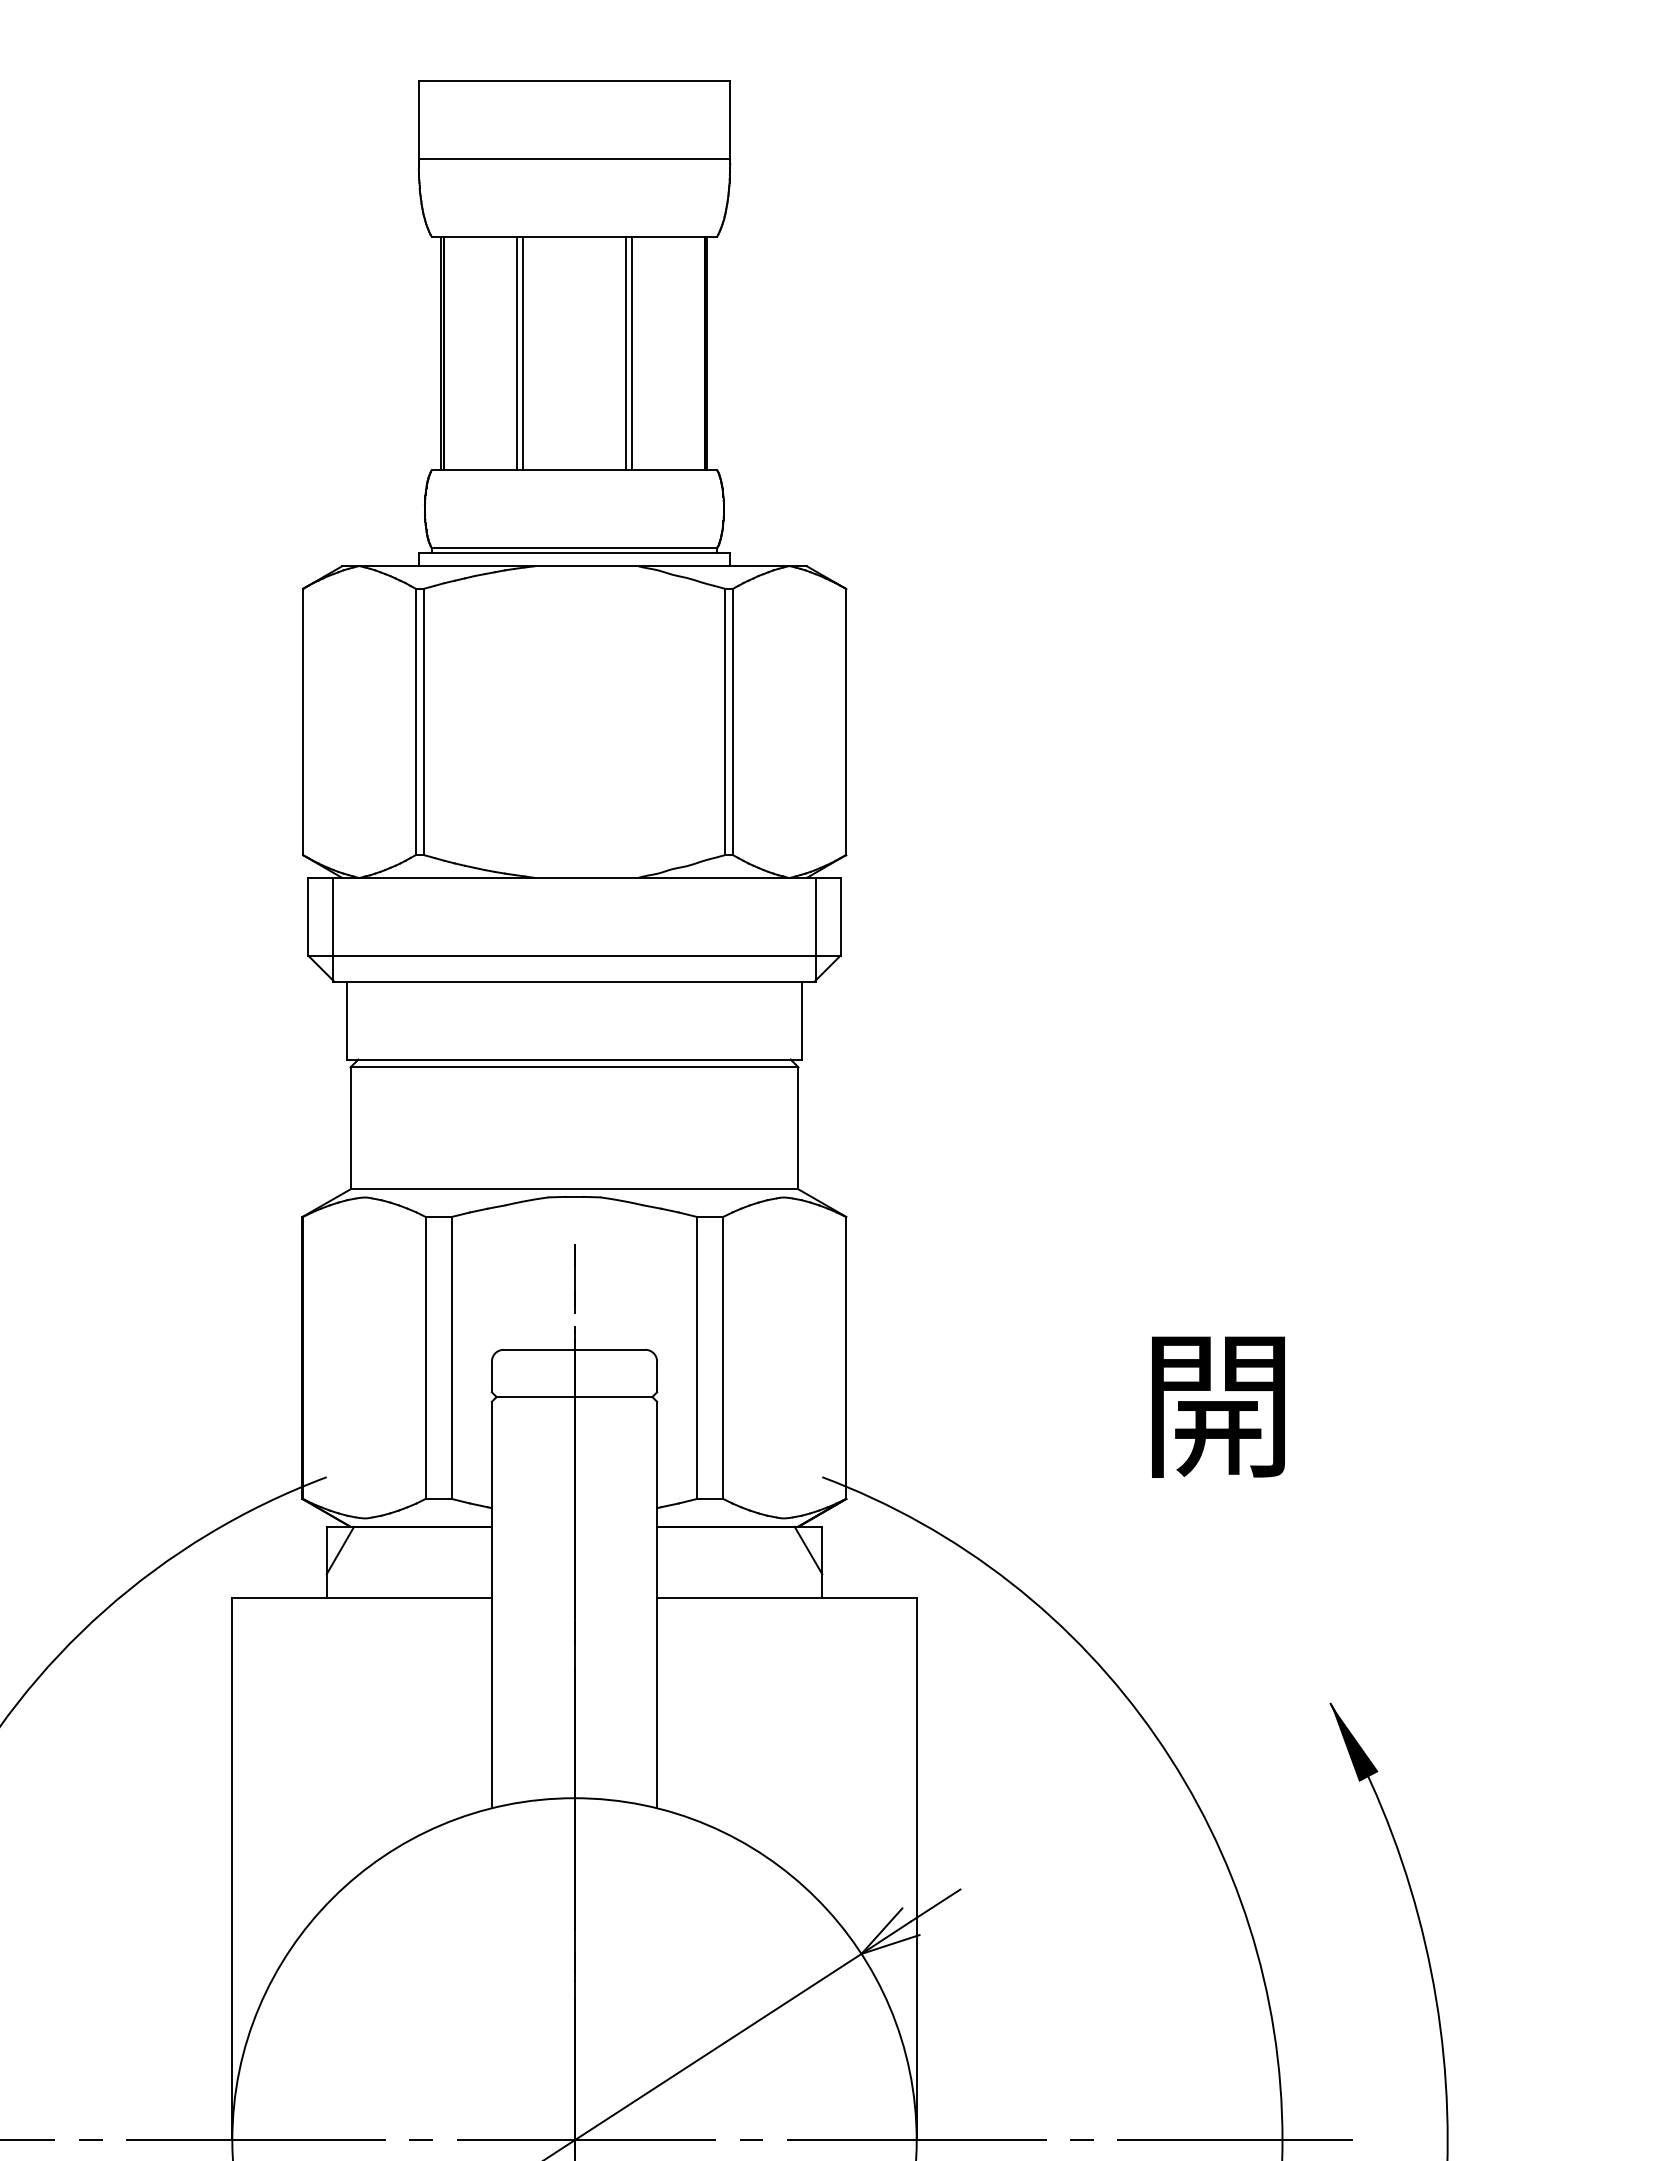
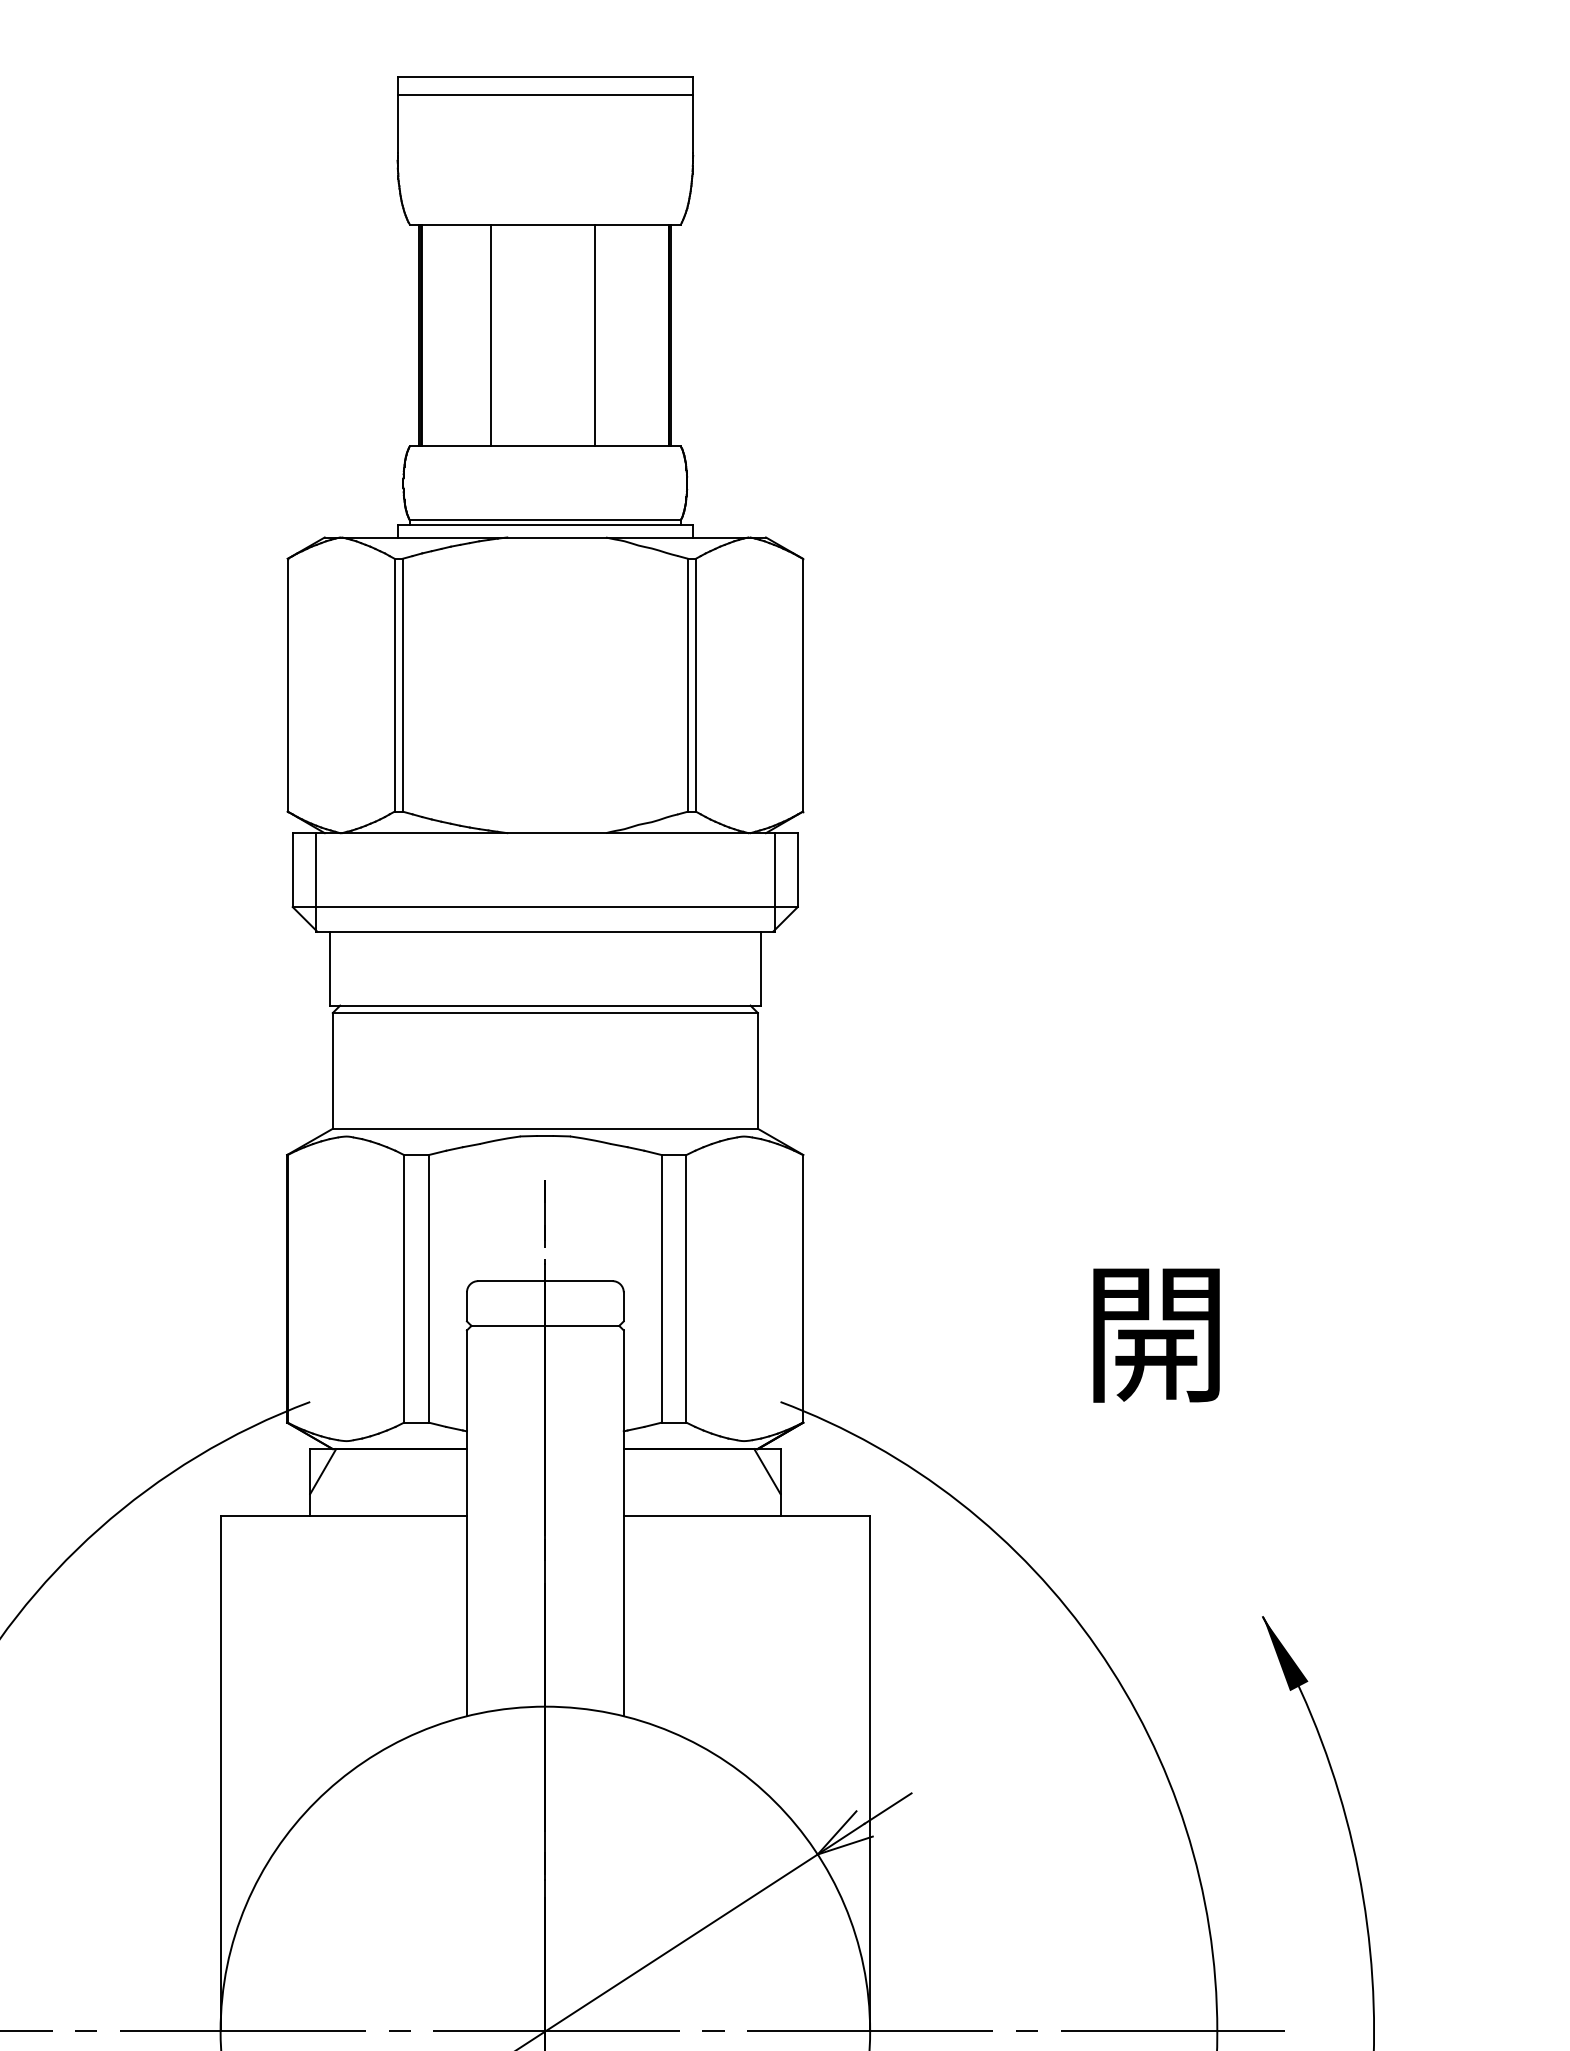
line: (574, 158) -> (545, 94), moved
line: (522, 353) -> (495, 335), removed
line: (631, 353) -> (599, 335), removed

